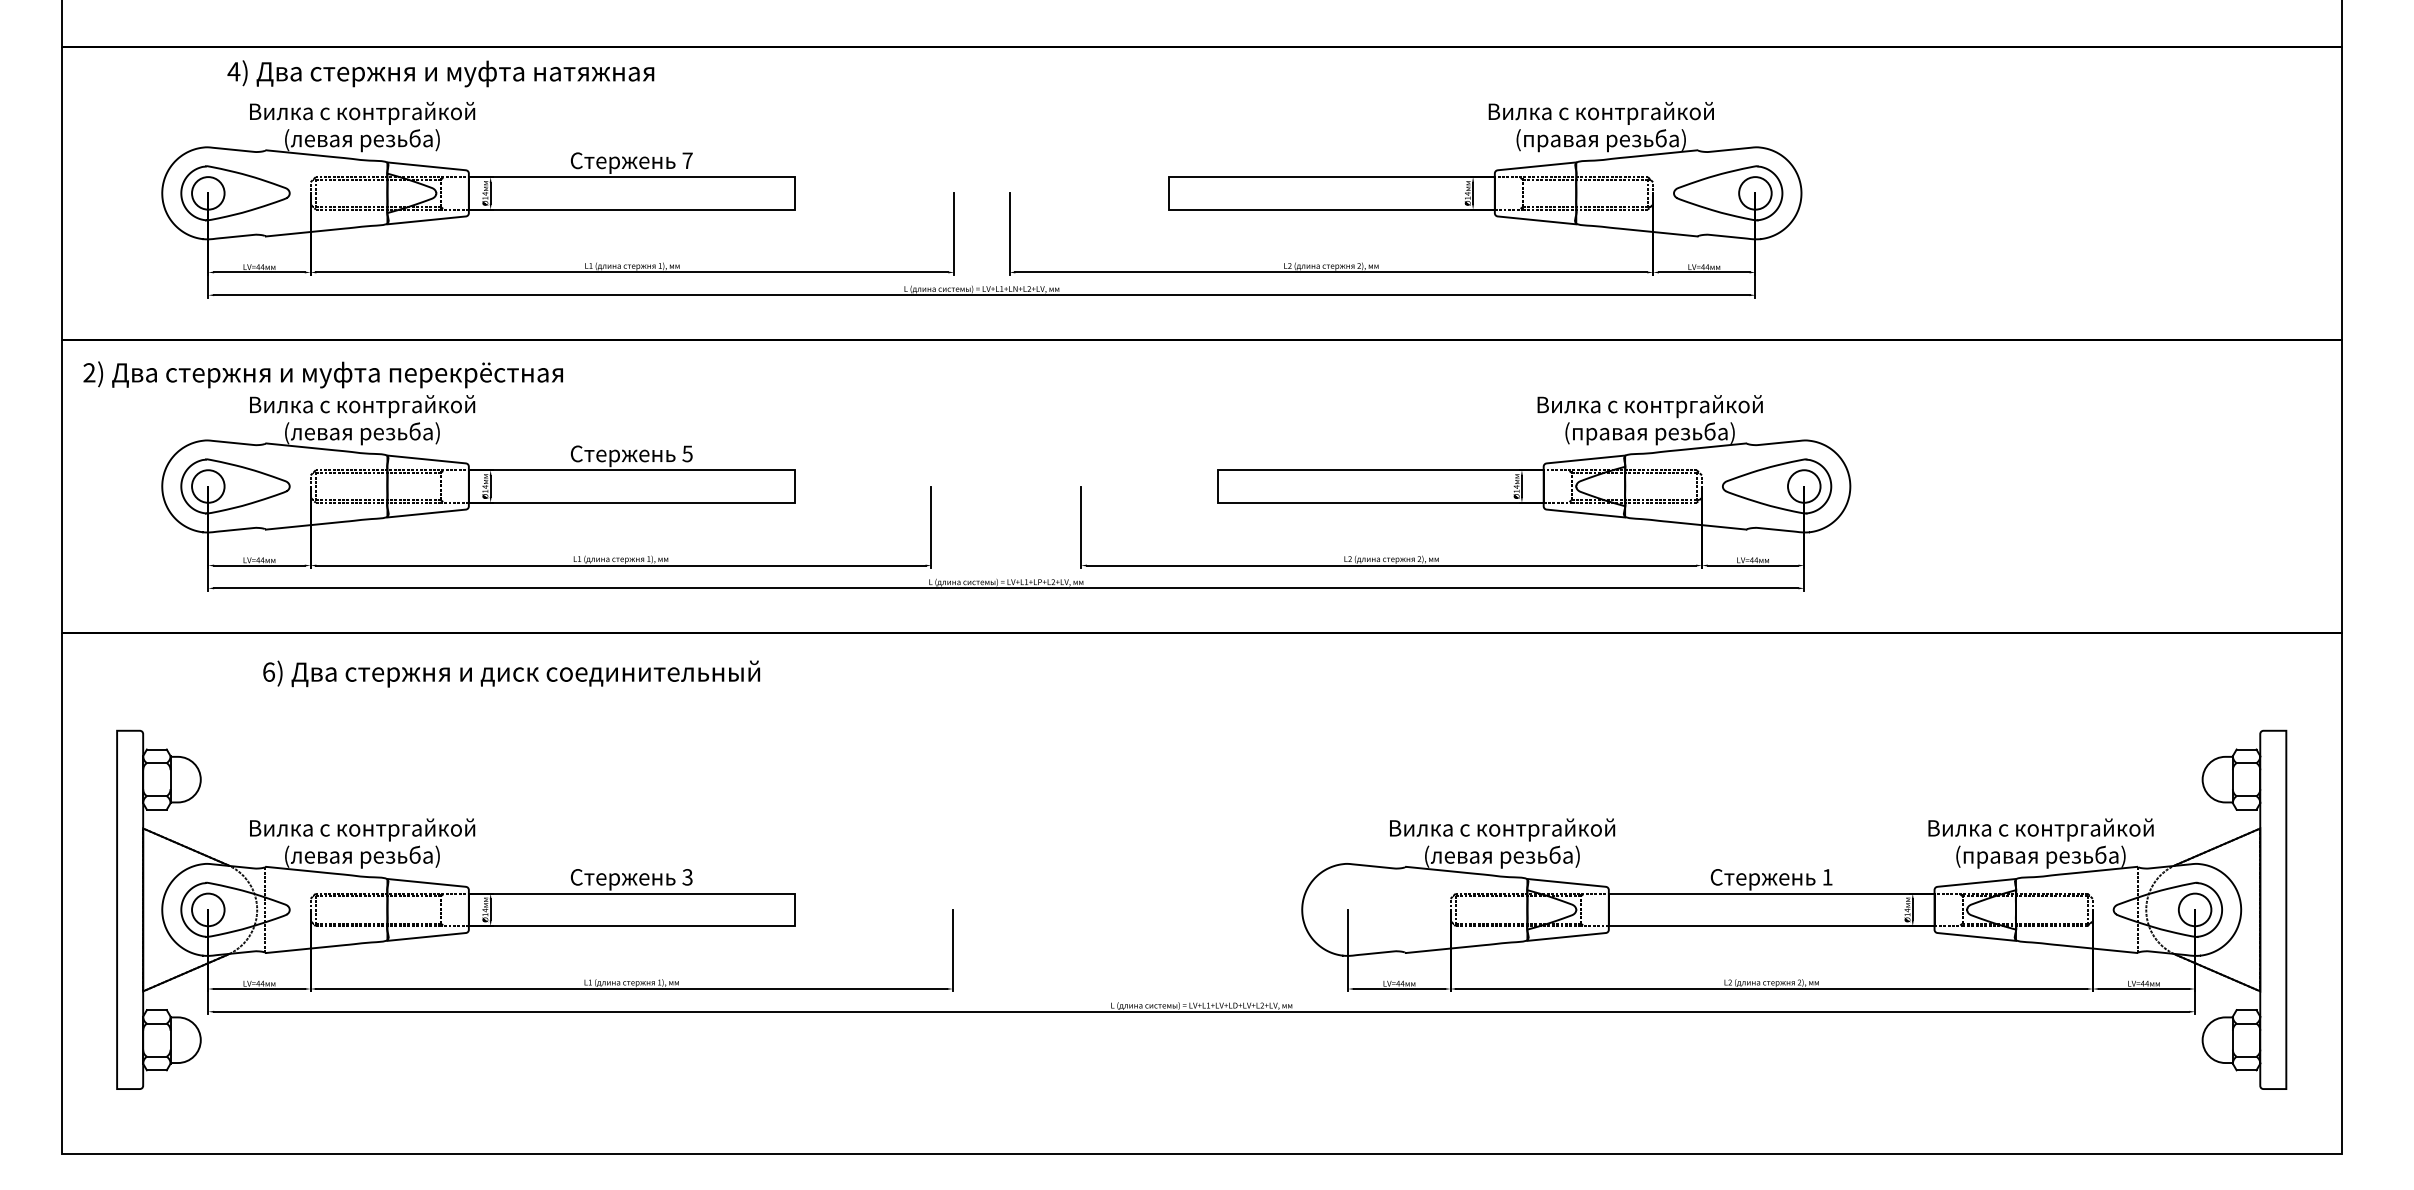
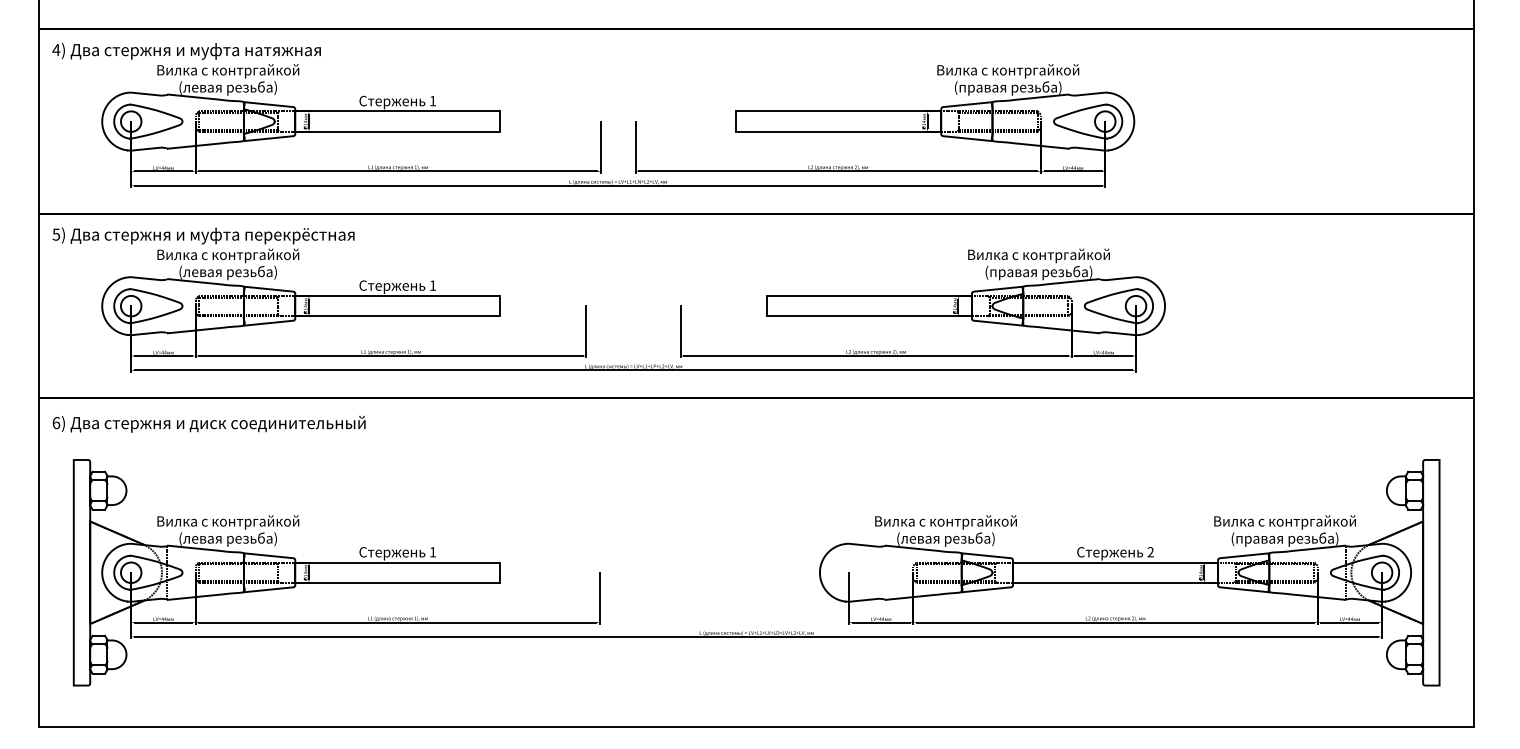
text: (440, 74) -> (186, 51), moved
text: (686, 161) -> (432, 101), 7 -> 1
text: (89, 372) -> (56, 234), 2) -> 5)
text: (686, 453) -> (432, 285), 5 -> 1
text: (510, 672) -> (208, 423), moved
text: (686, 877) -> (432, 552), 3 -> 1
text: (1827, 877) -> (1150, 552), 1 -> 2

